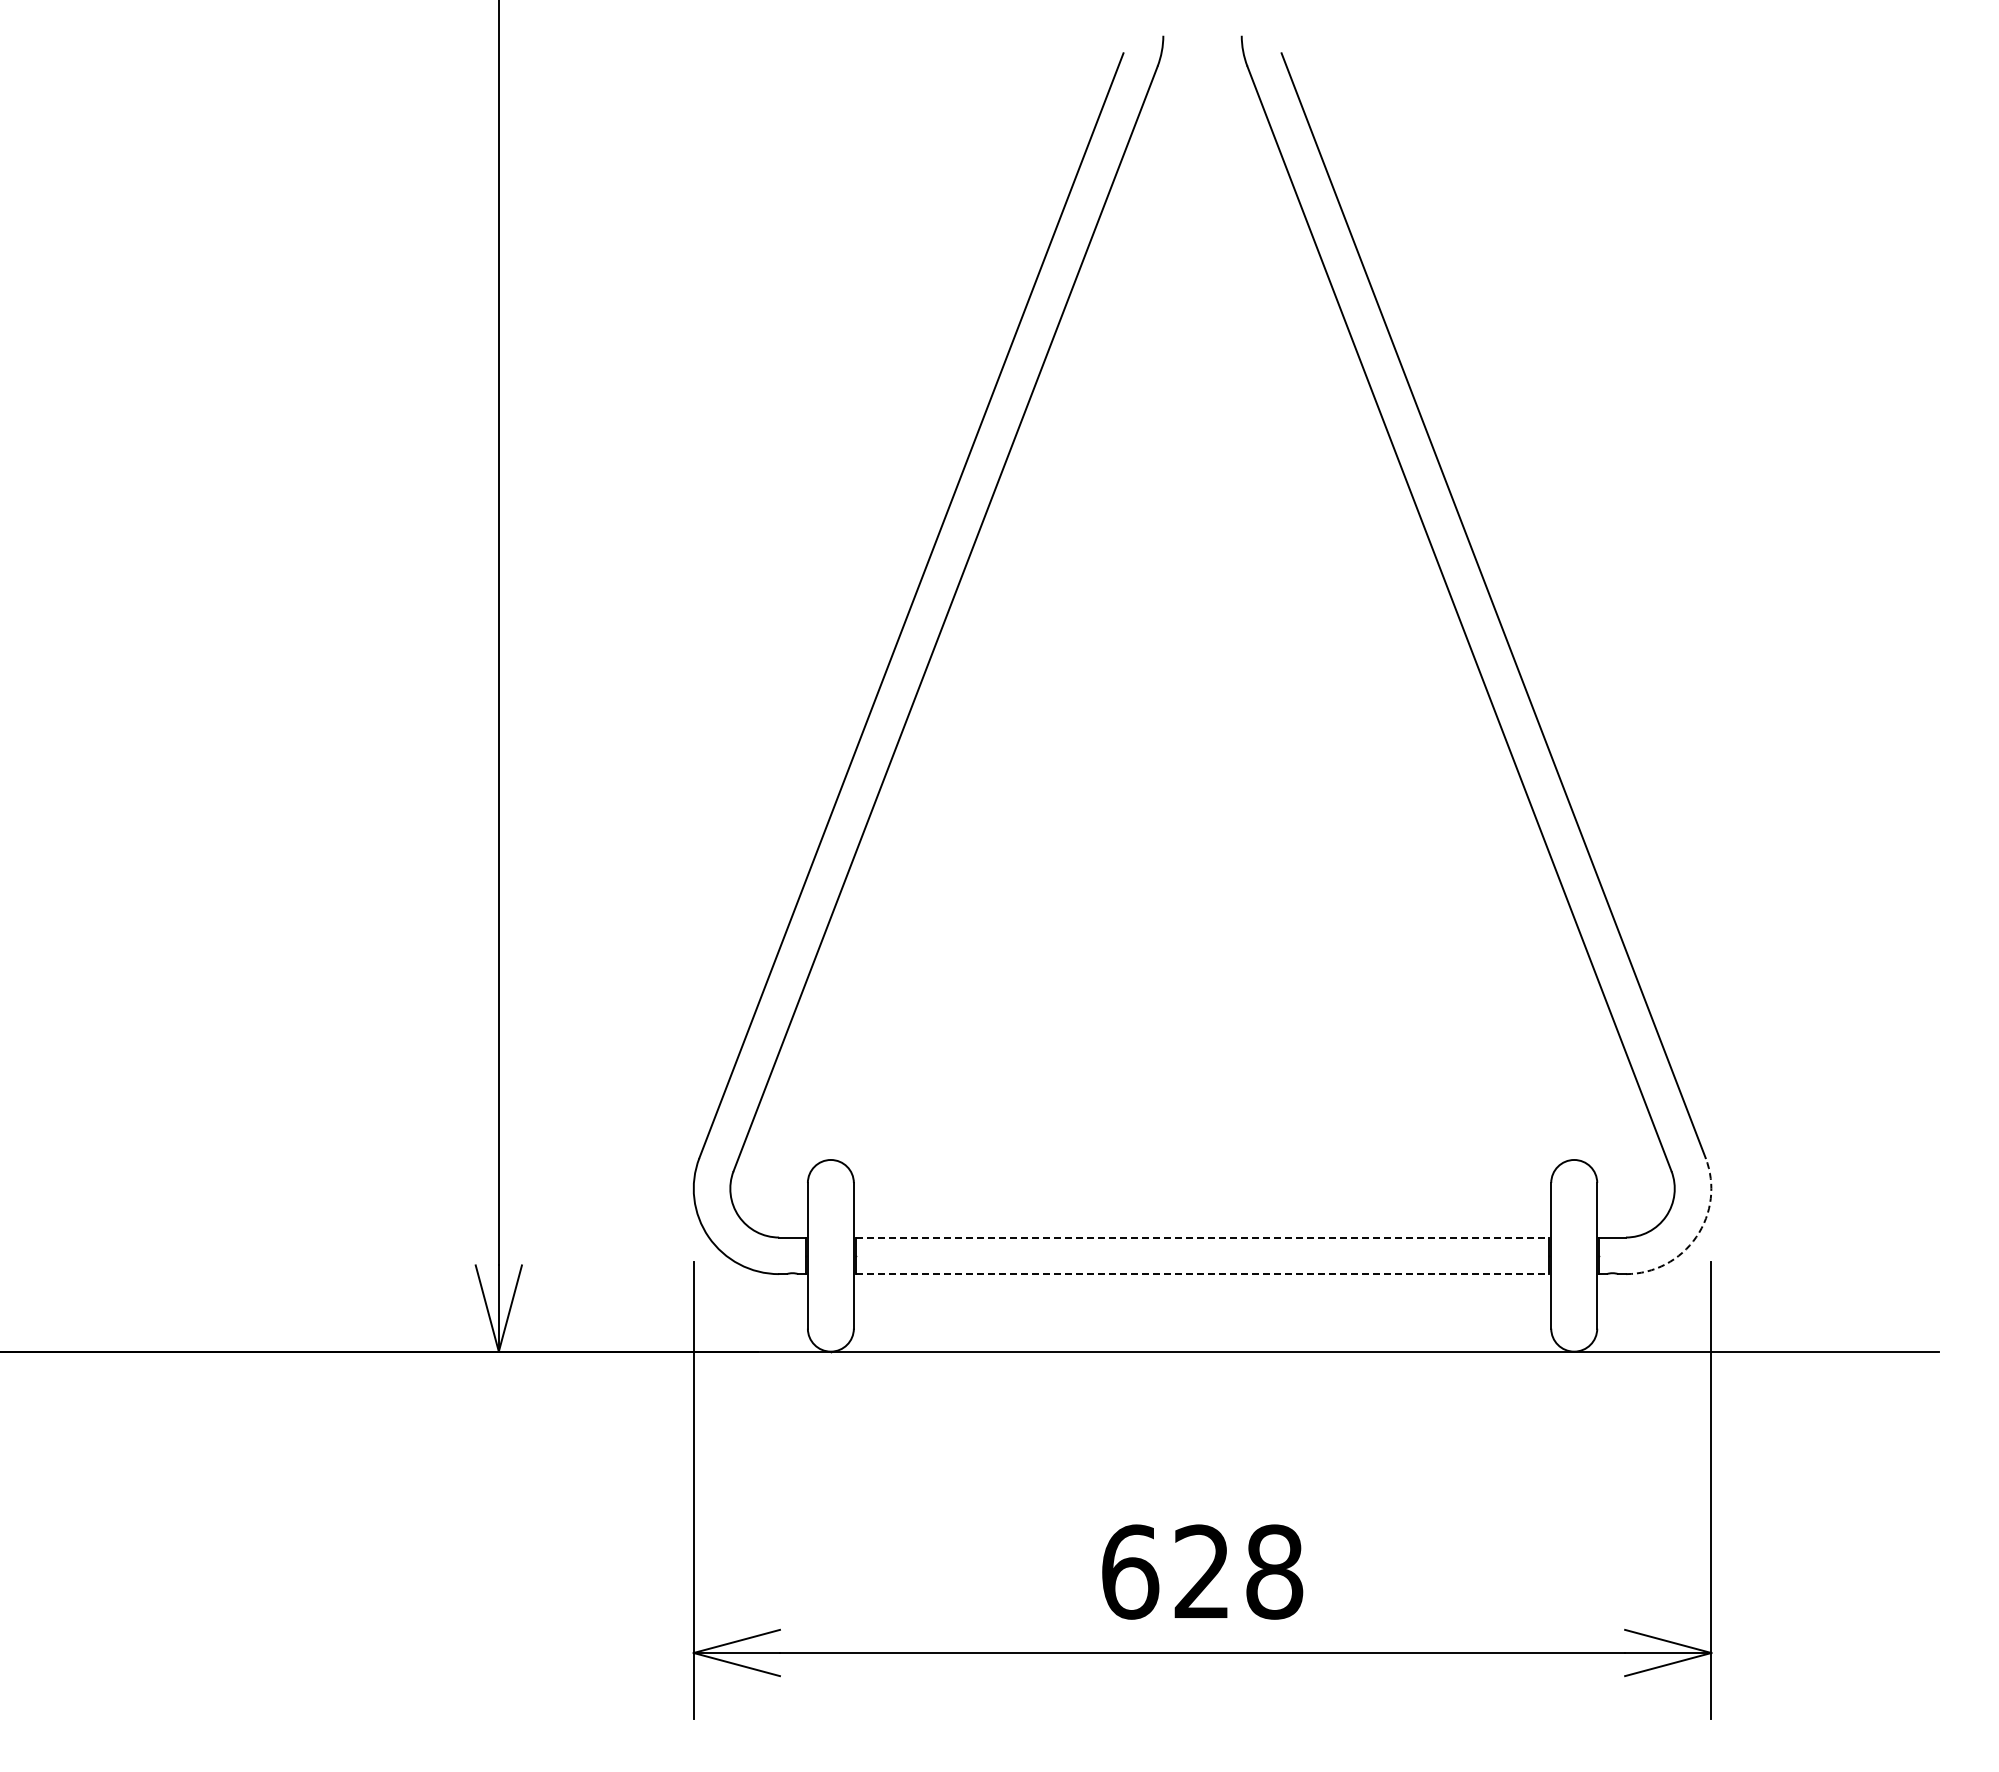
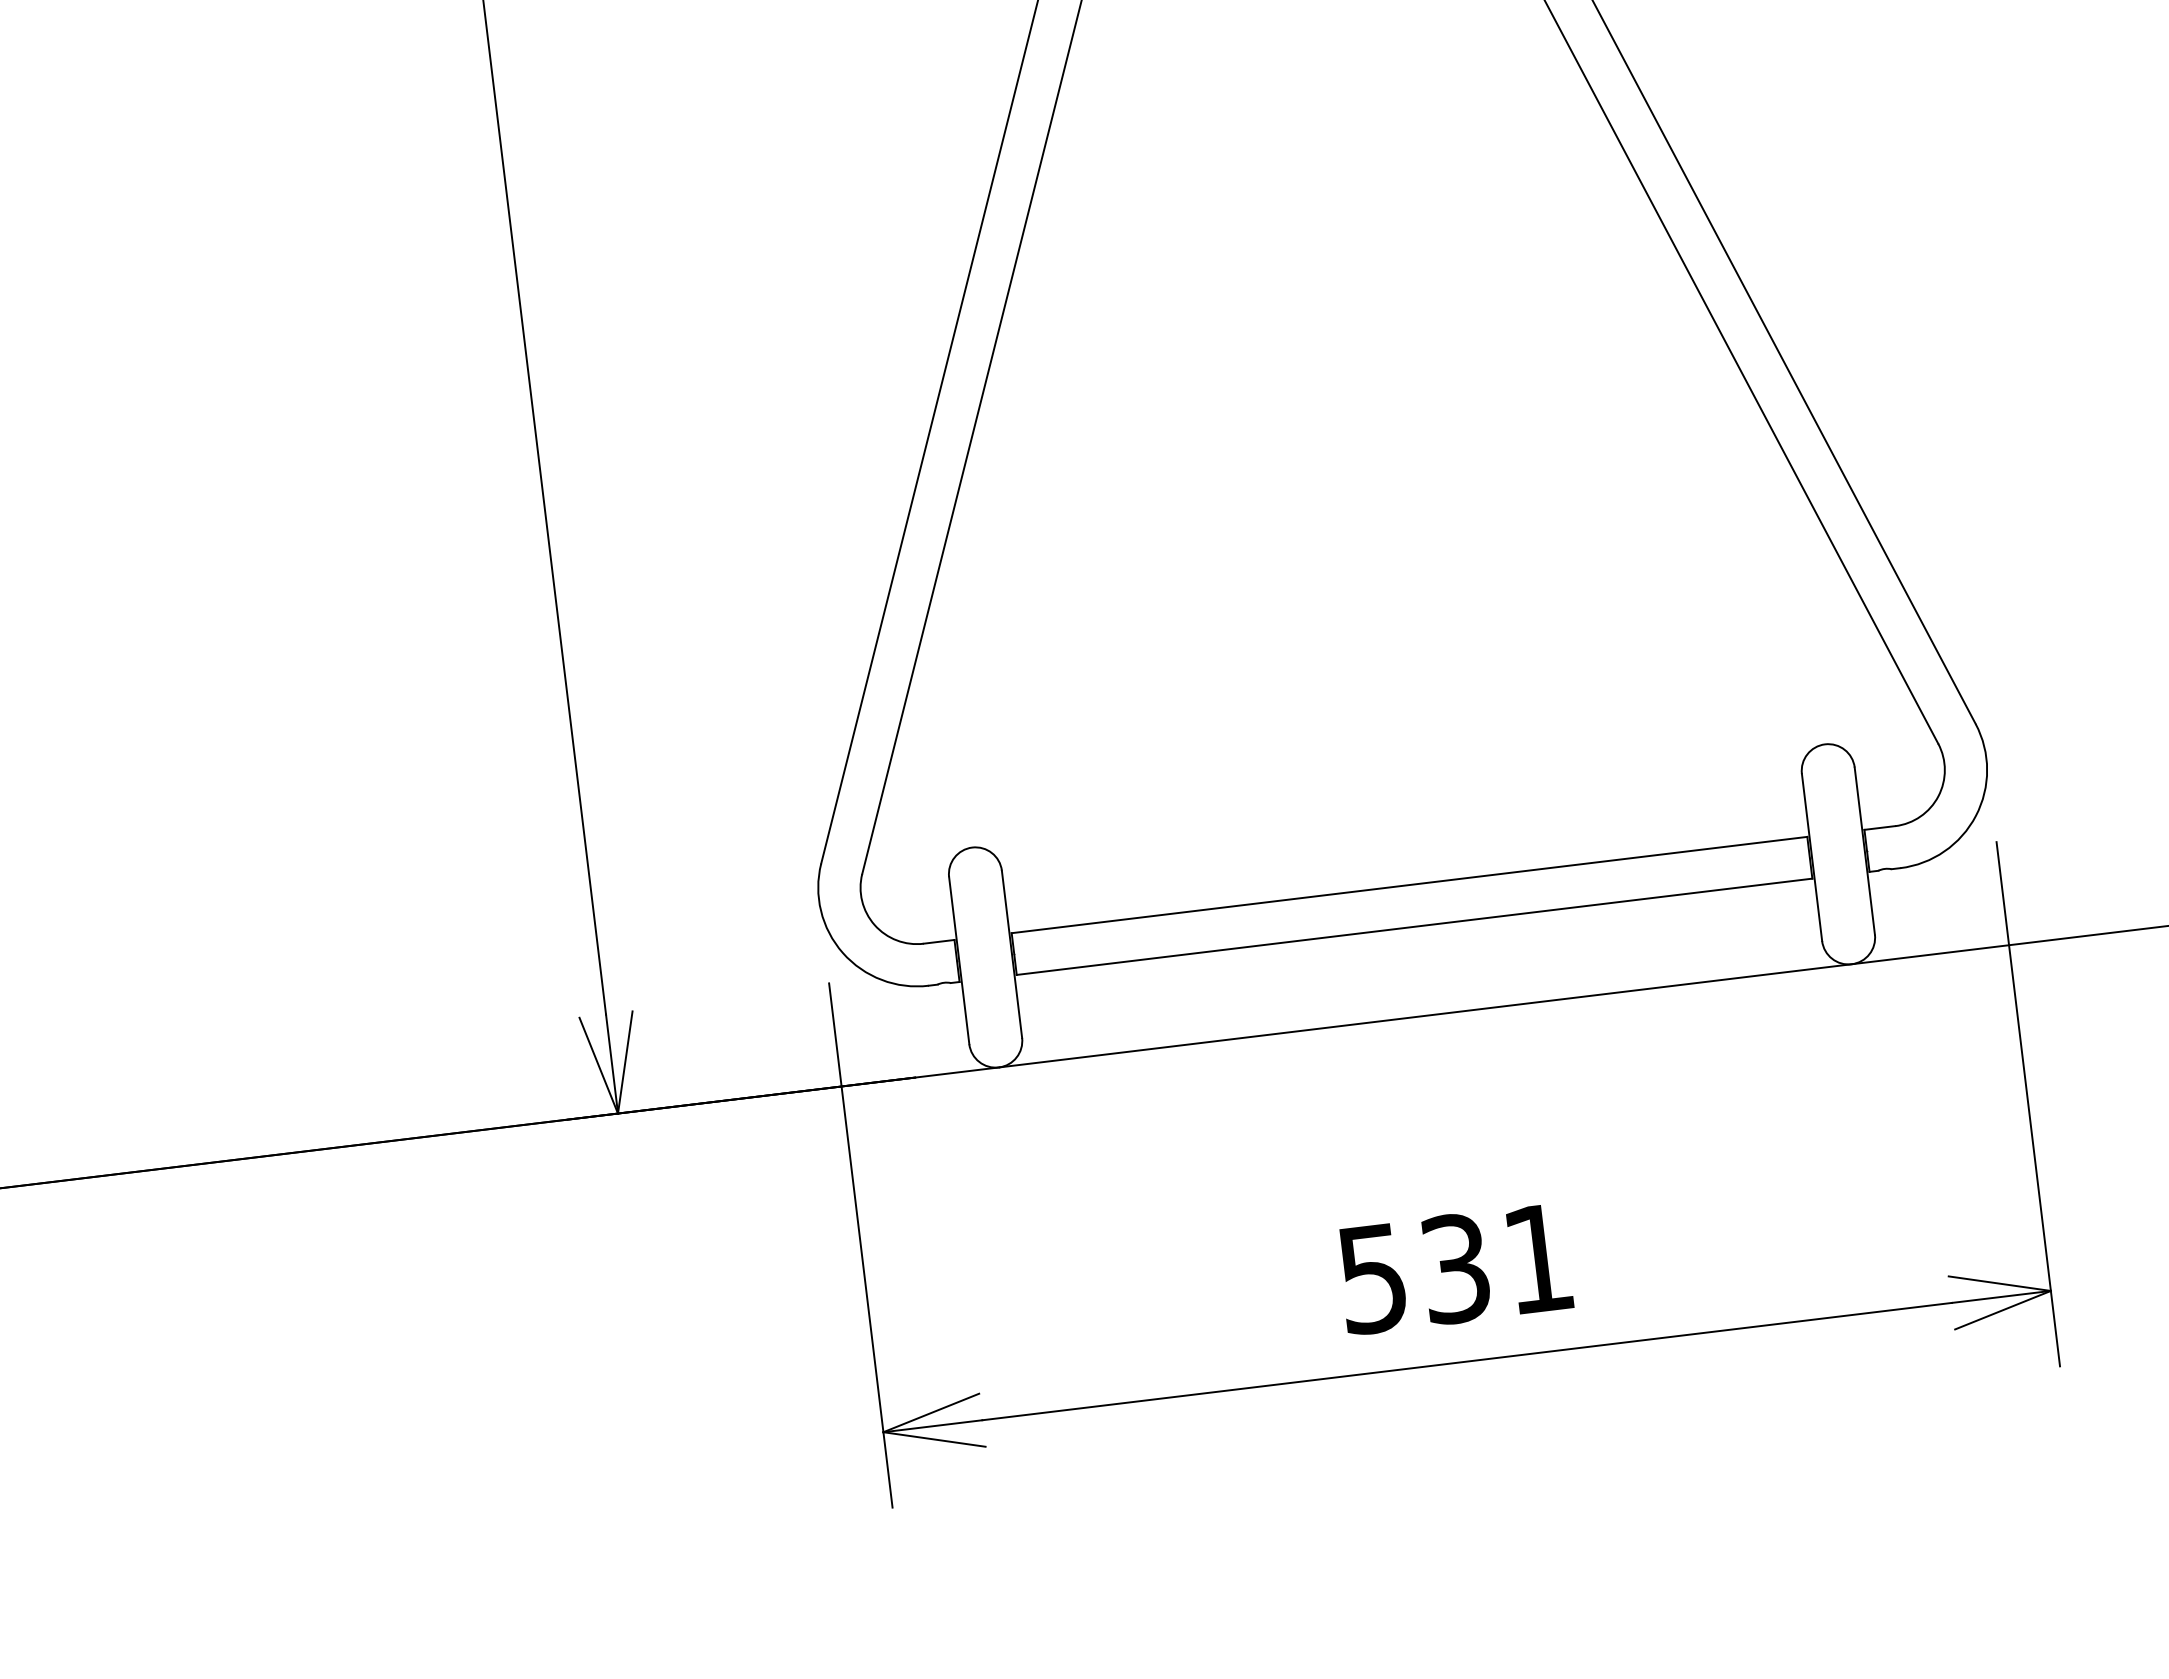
line: (1202, 1237) -> (1409, 884), dashed -> solid
arc: (1696, 1237) -> (1976, 816), dashed -> solid
line: (1202, 1274) -> (1414, 927), dashed -> solid
text: (1202, 1571) -> (1455, 1268), 628 -> 531

